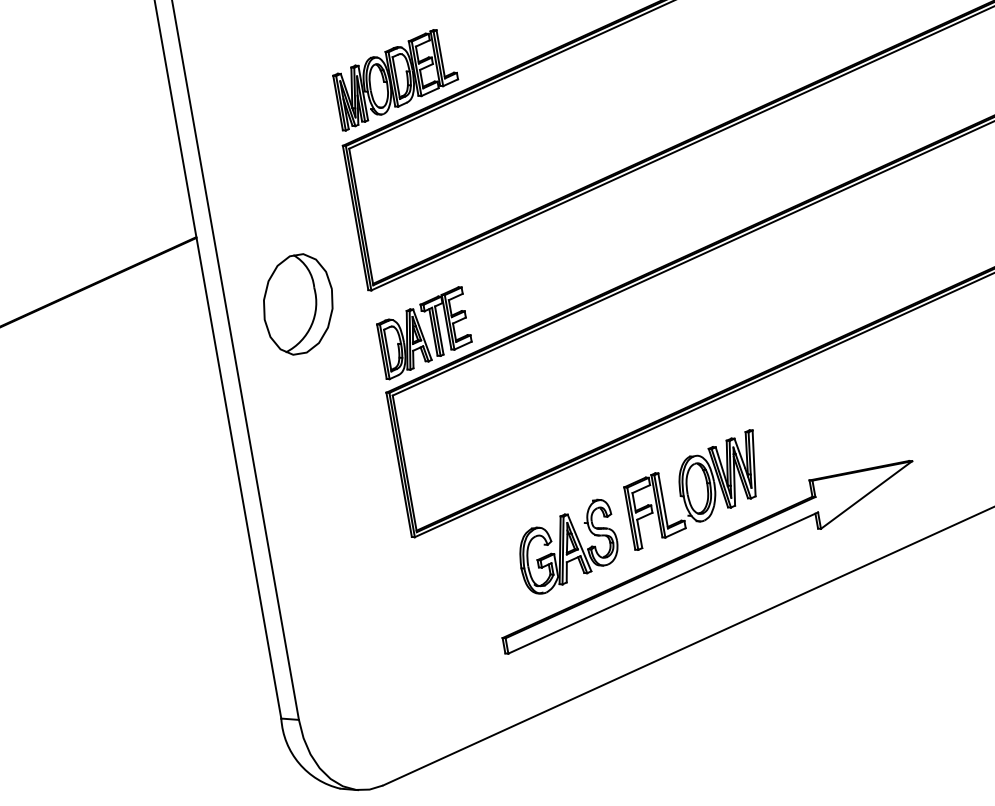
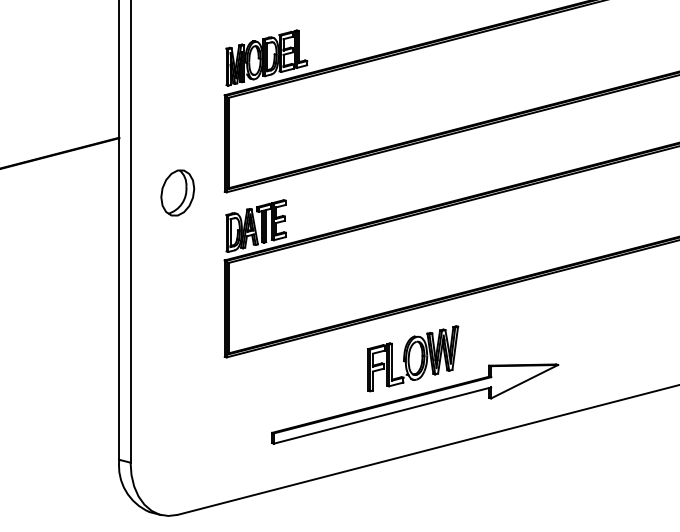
part: (297, 303) -> (177, 192), size x0.7
part: (567, 547) -> (324, 381), removed

